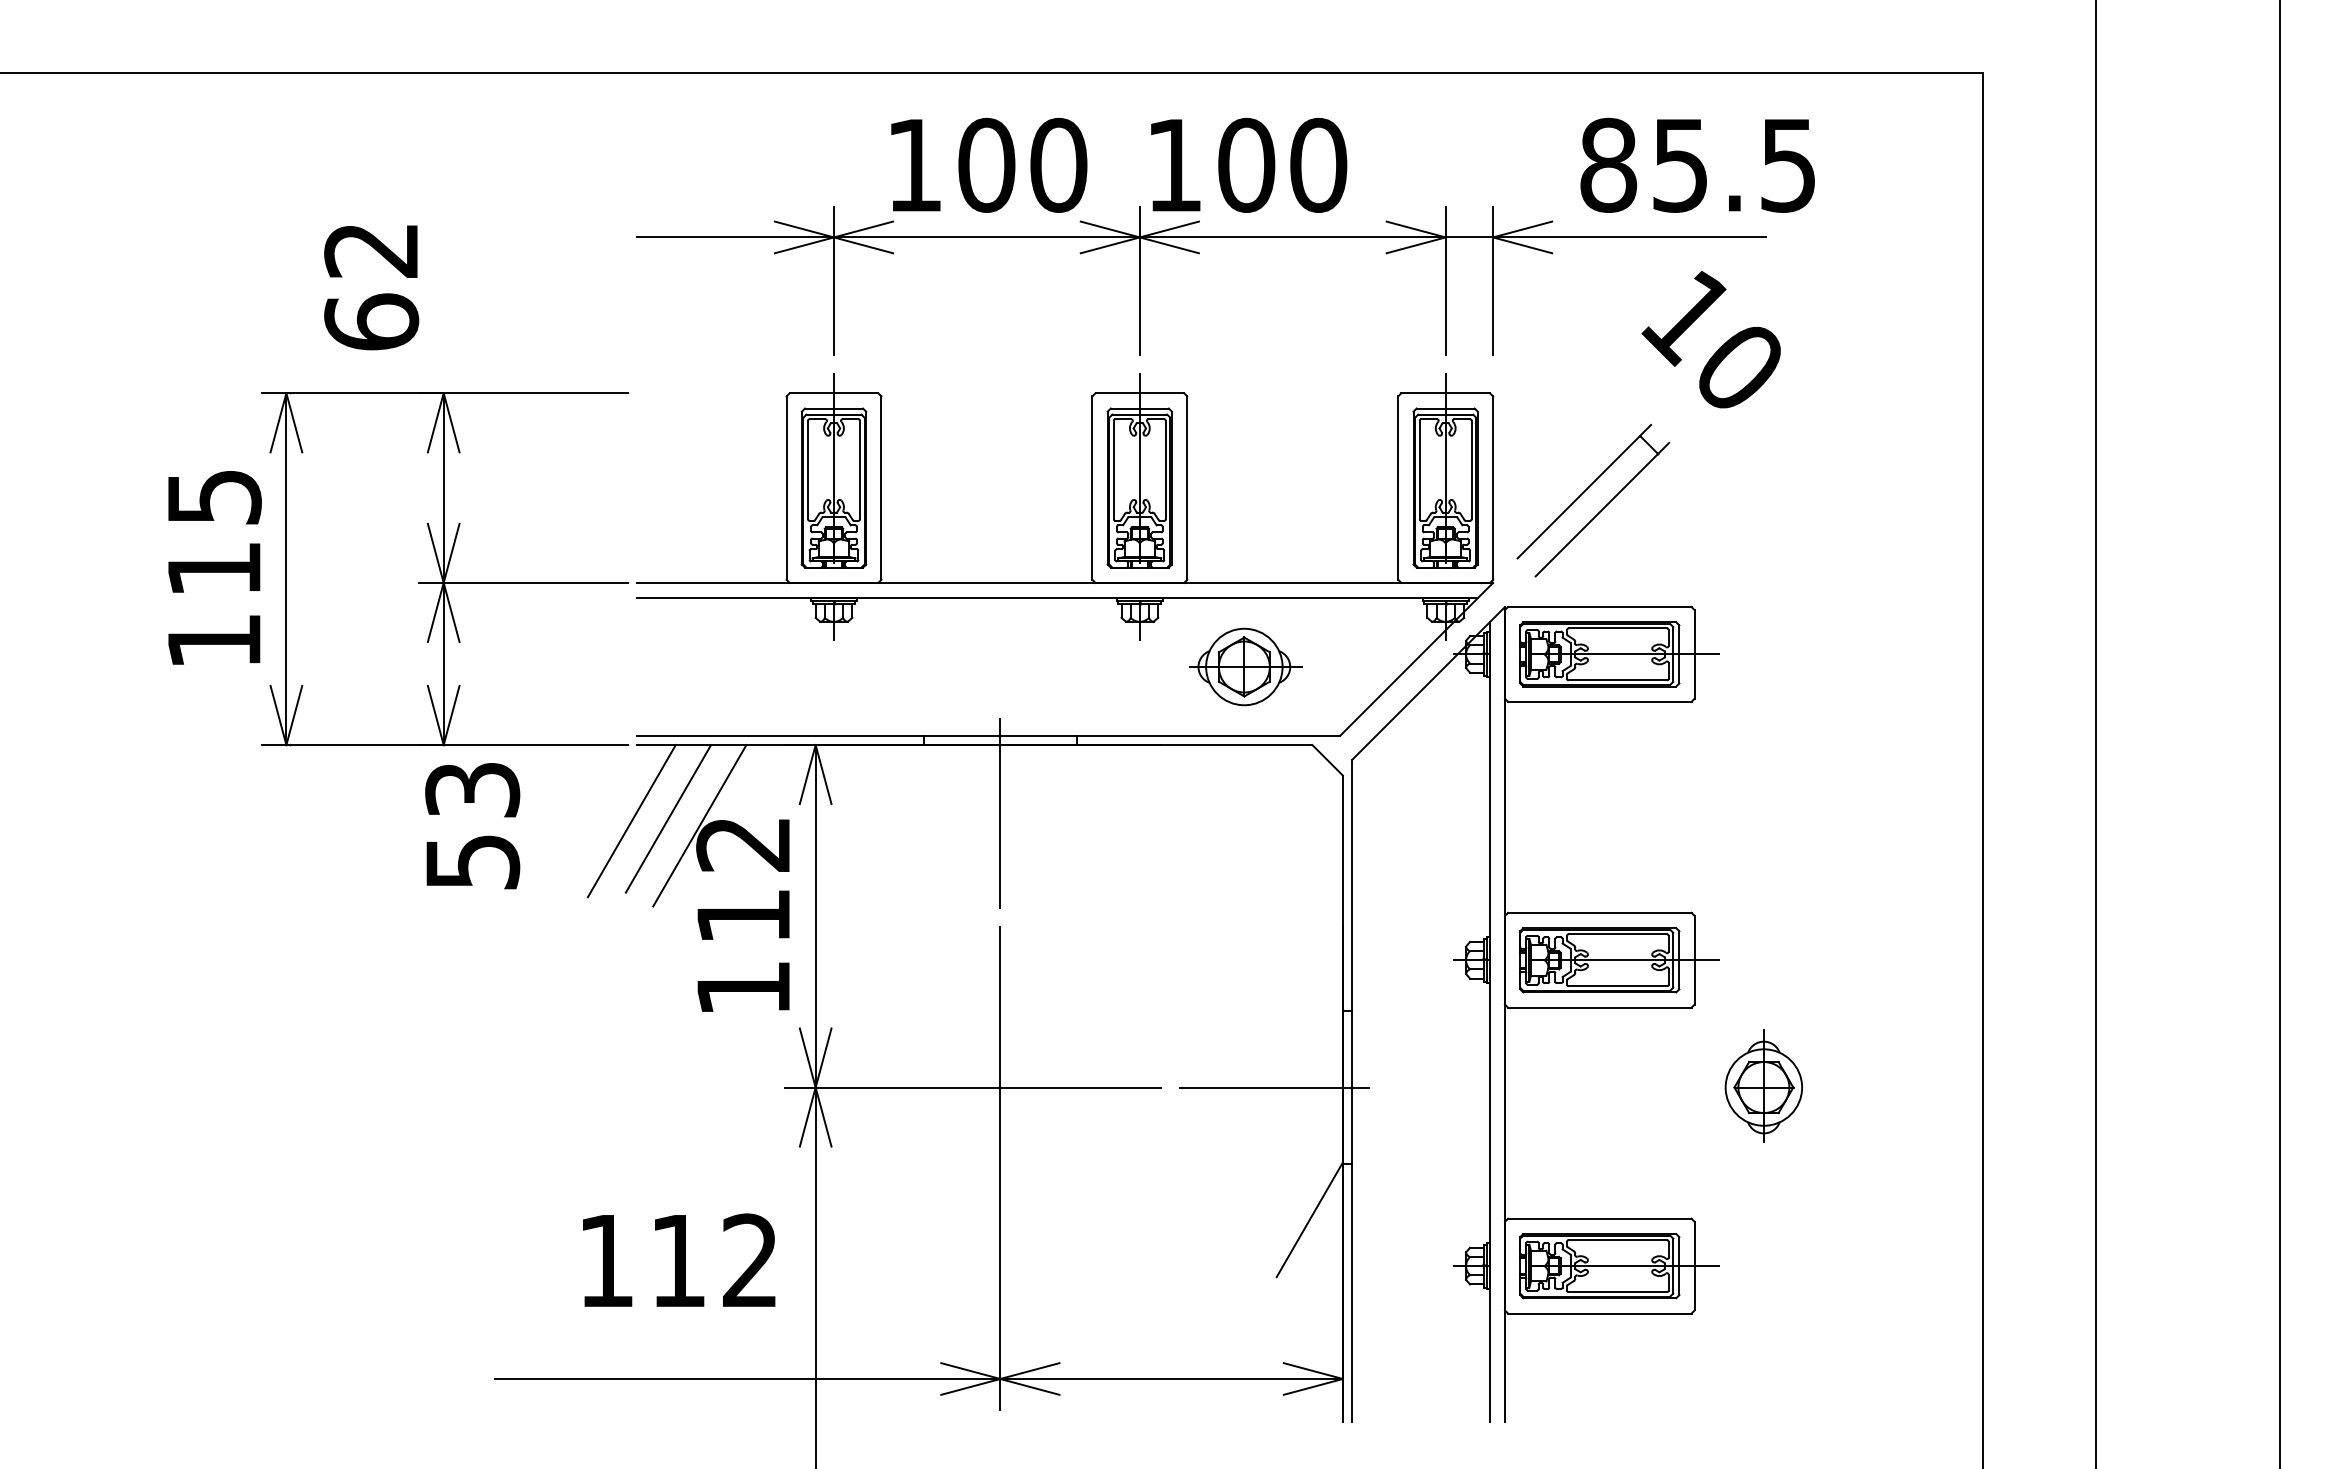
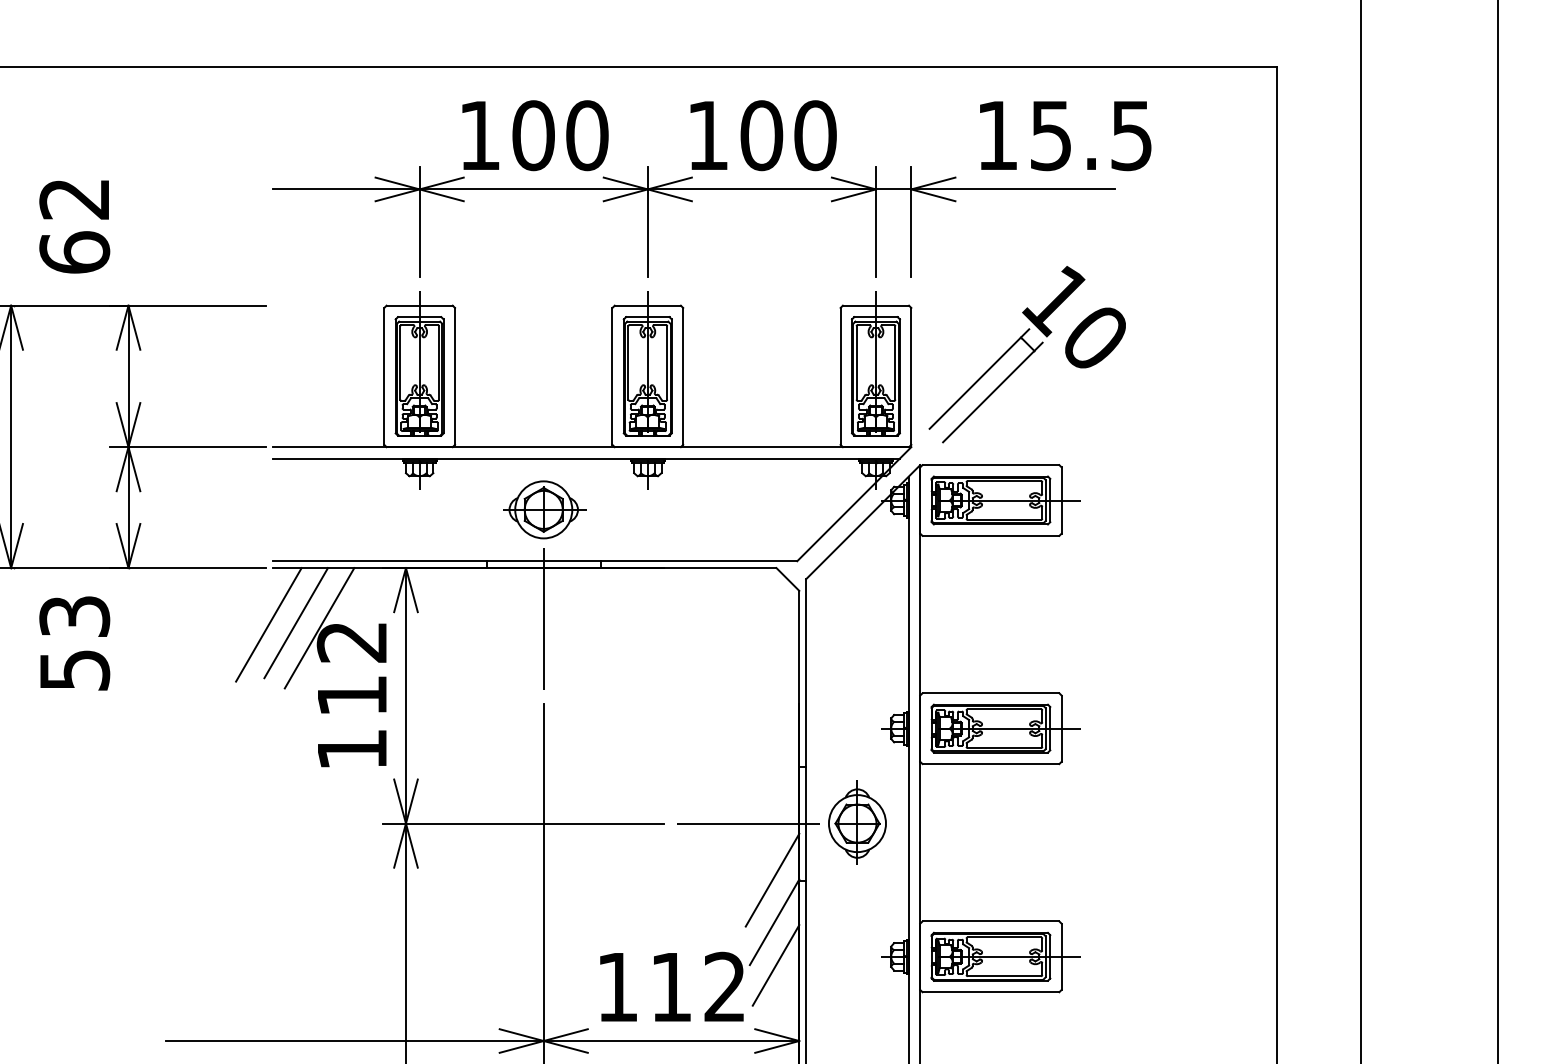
text: (1249, 164) -> (763, 135), moved
text: (1608, 164) -> (997, 135), 85.5 -> 15.5
text: (1710, 339) -> (1073, 317), moved
part: (1245, 666) -> (544, 509), moved
text: (472, 826) -> (74, 643), moved
part: (1763, 1085) -> (857, 822), moved
line: (1306, 1163) -> (772, 880), added
text: (679, 1259) -> (672, 986), moved
line: (1311, 1277) -> (775, 965), added

